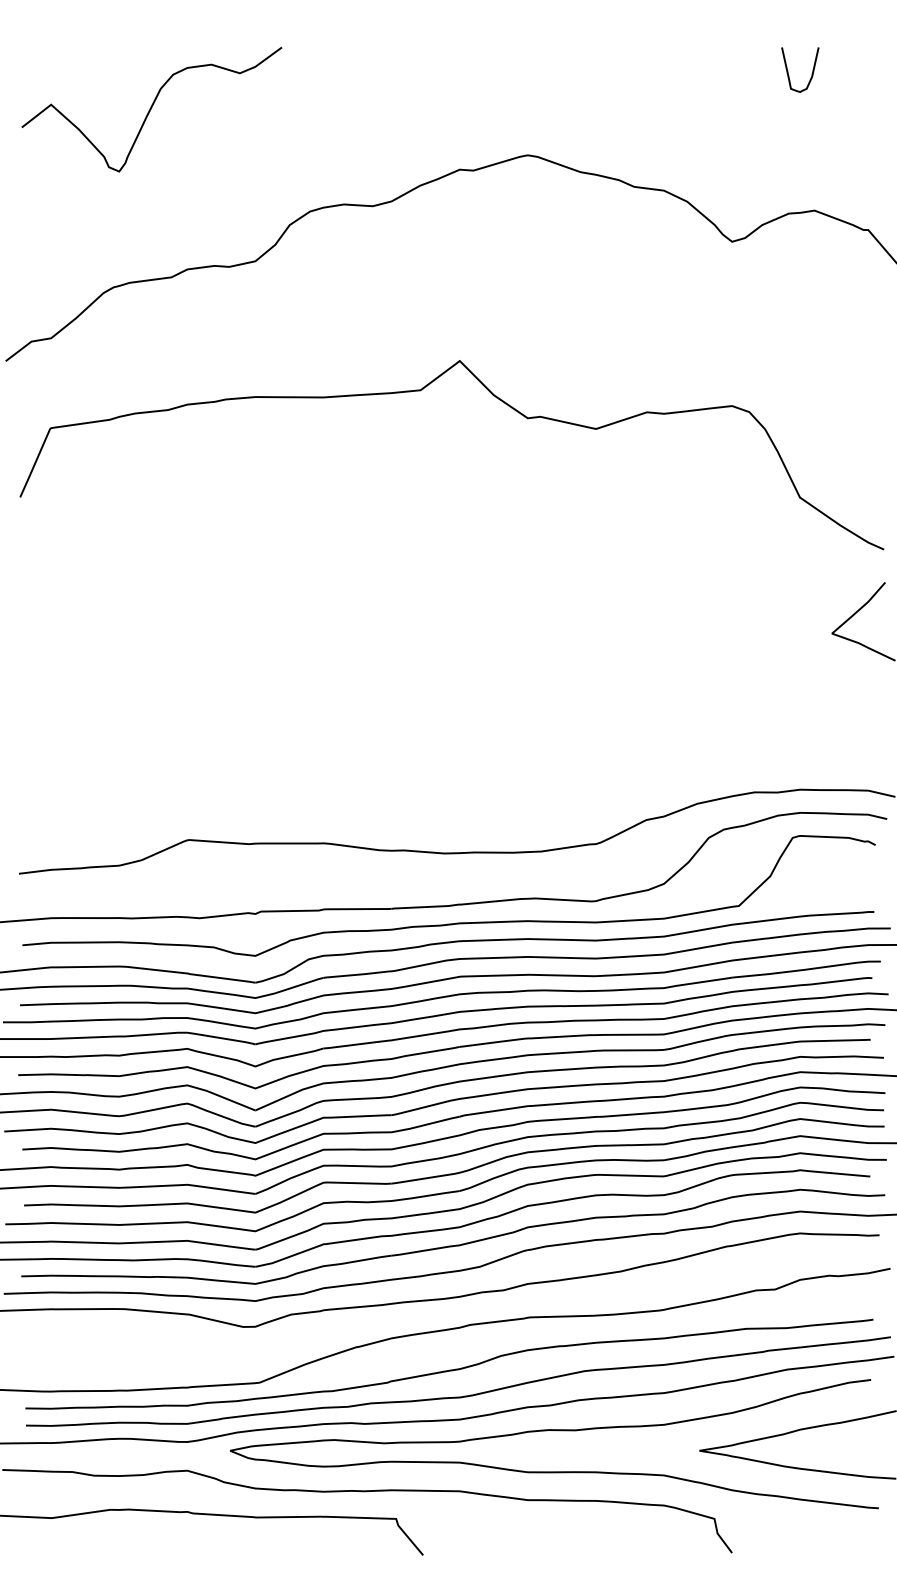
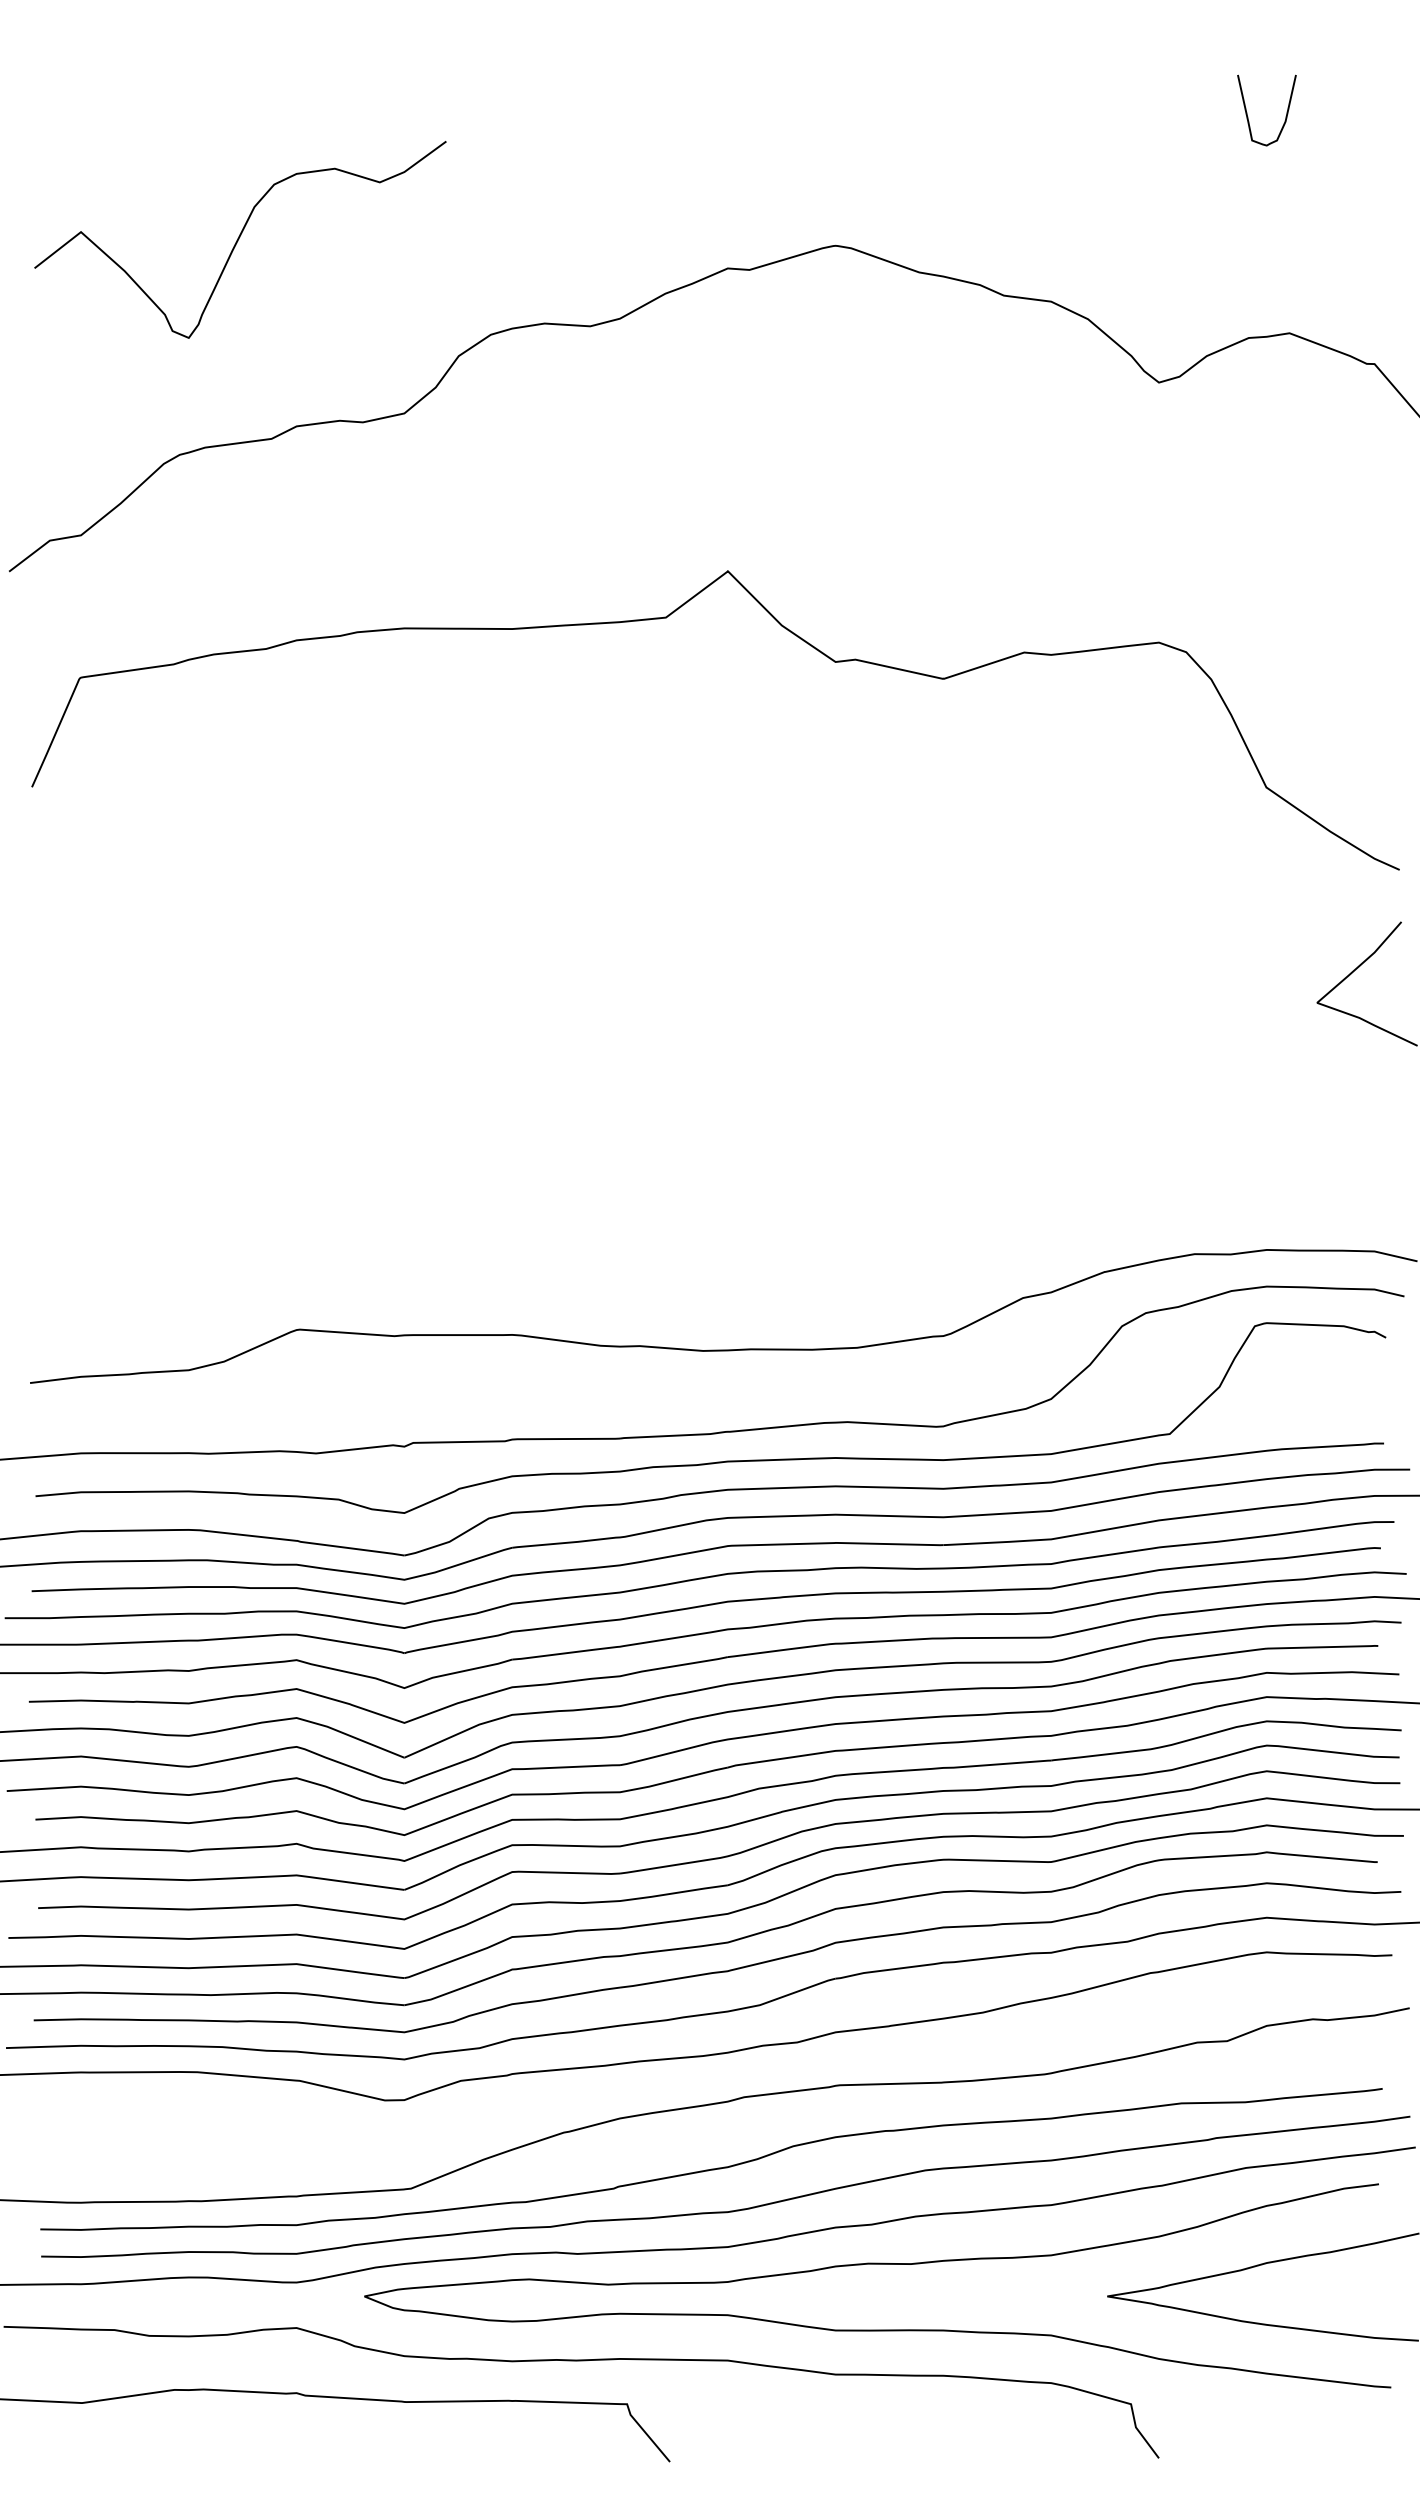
curve: (151, 109) -> (239, 239), moved

